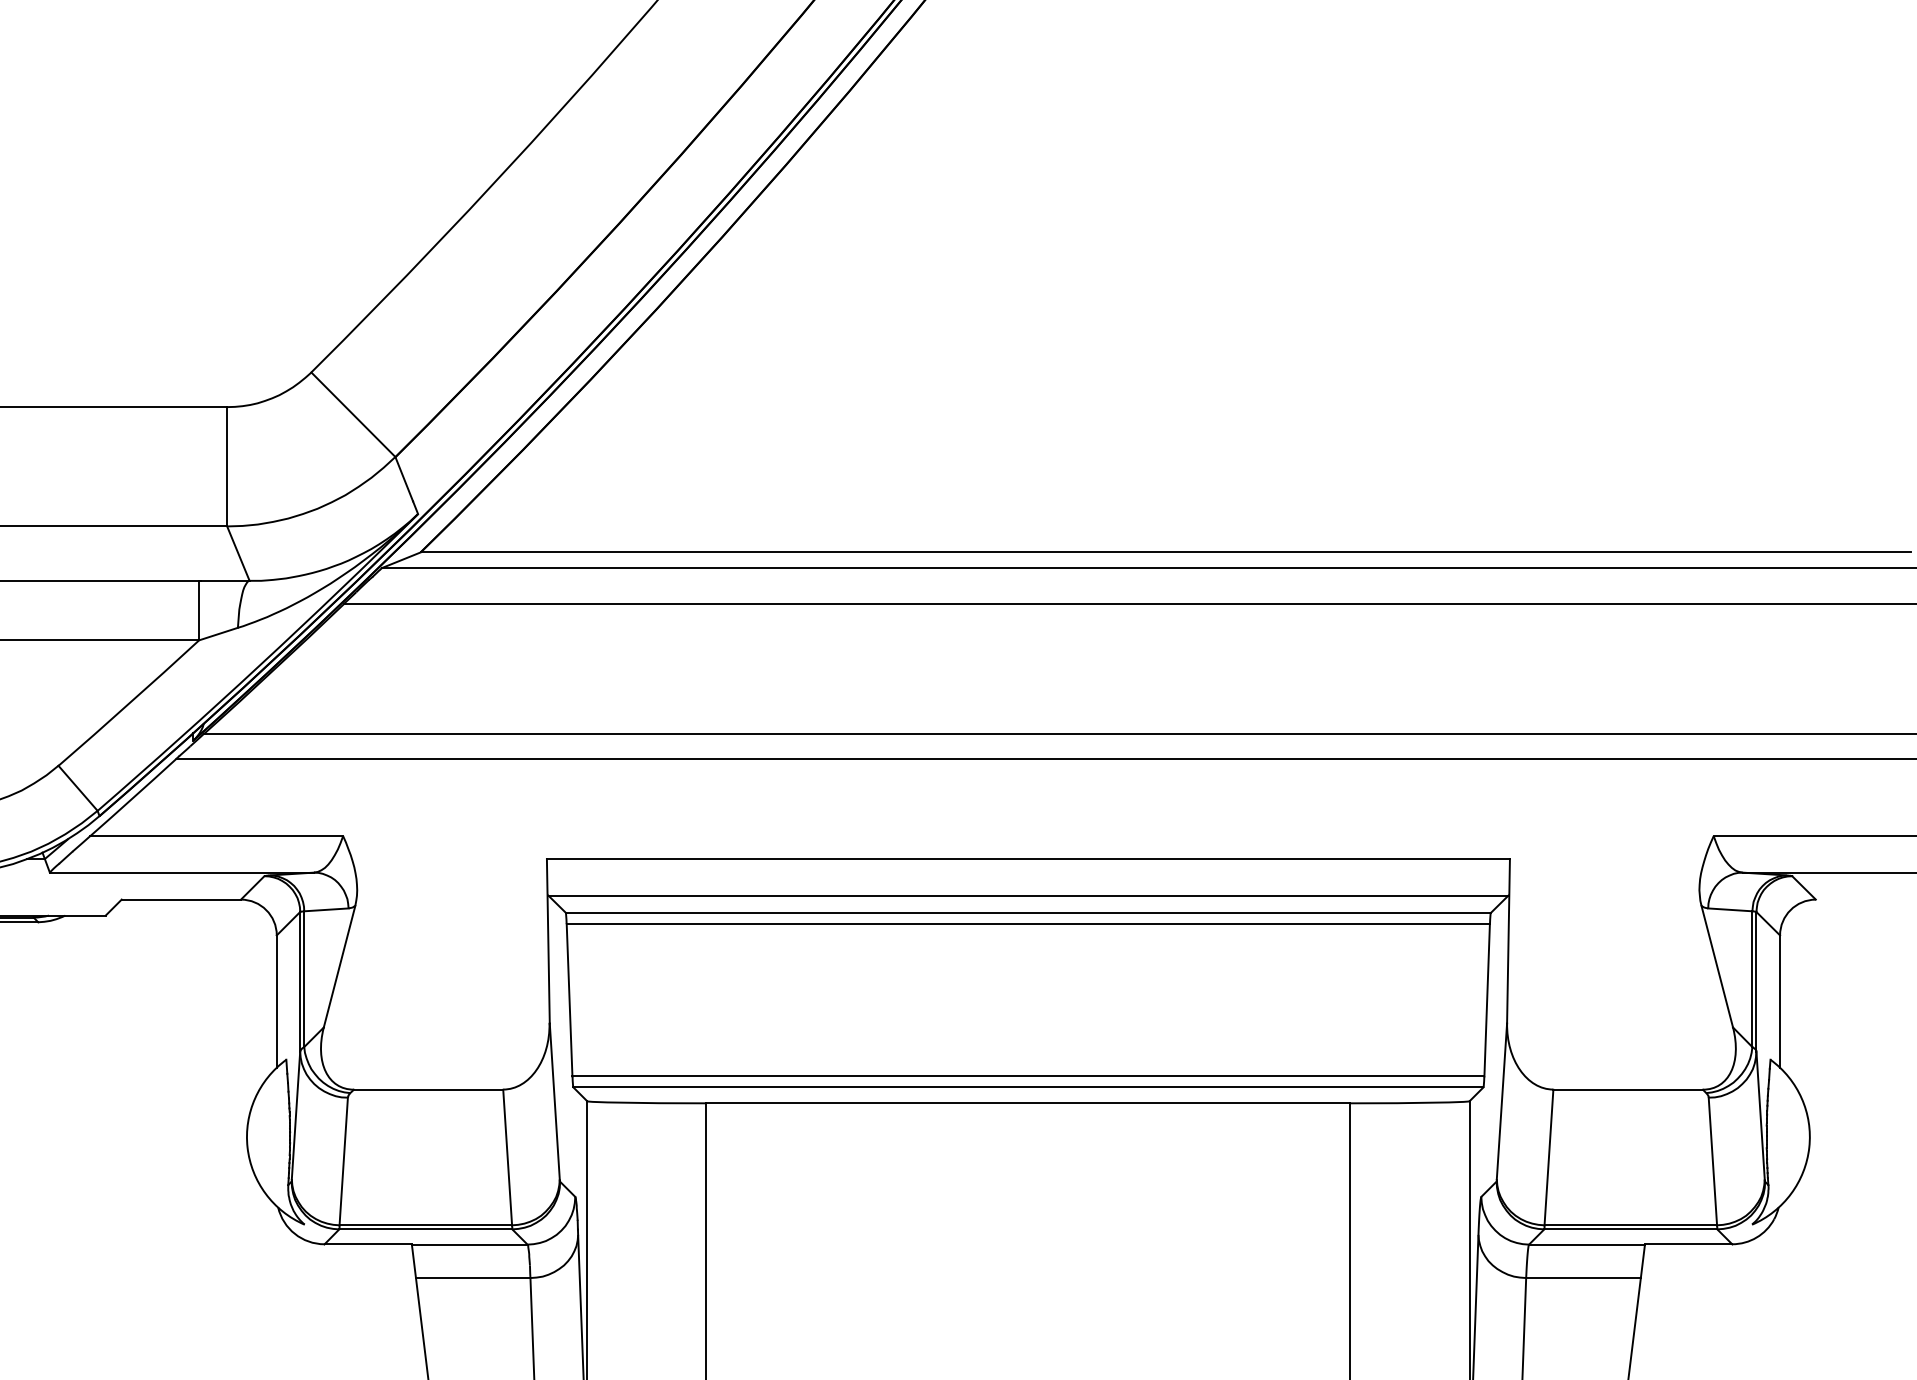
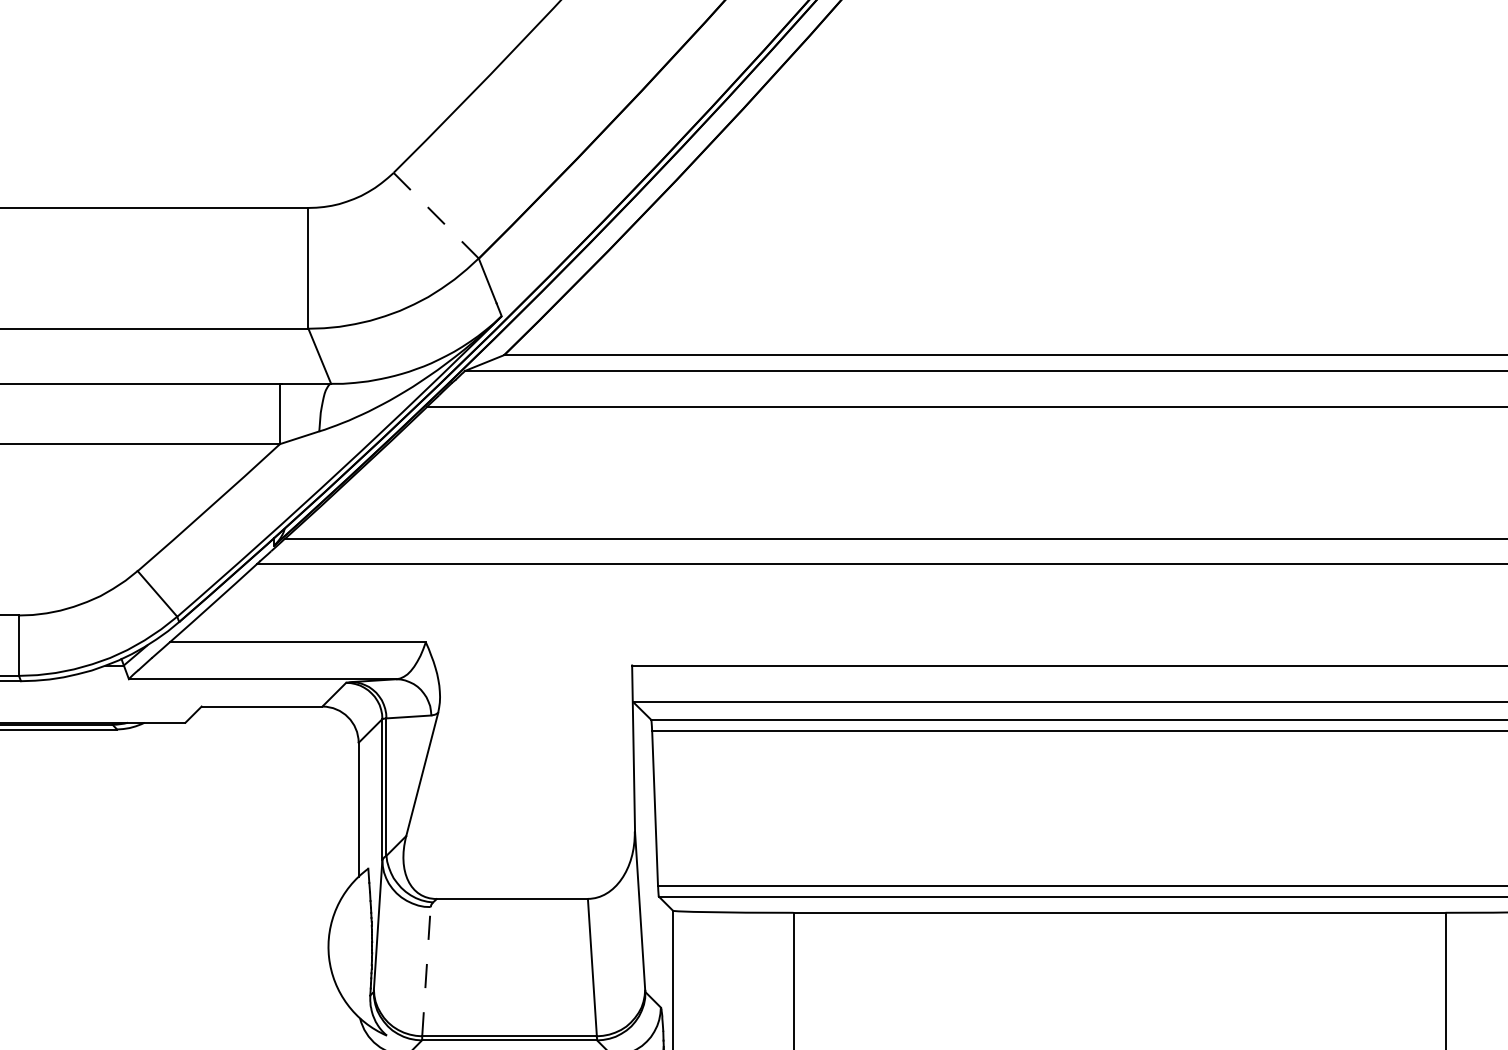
line: (353, 414) -> (436, 215), solid -> dashed
line: (343, 1161) -> (426, 971), solid -> dashed

